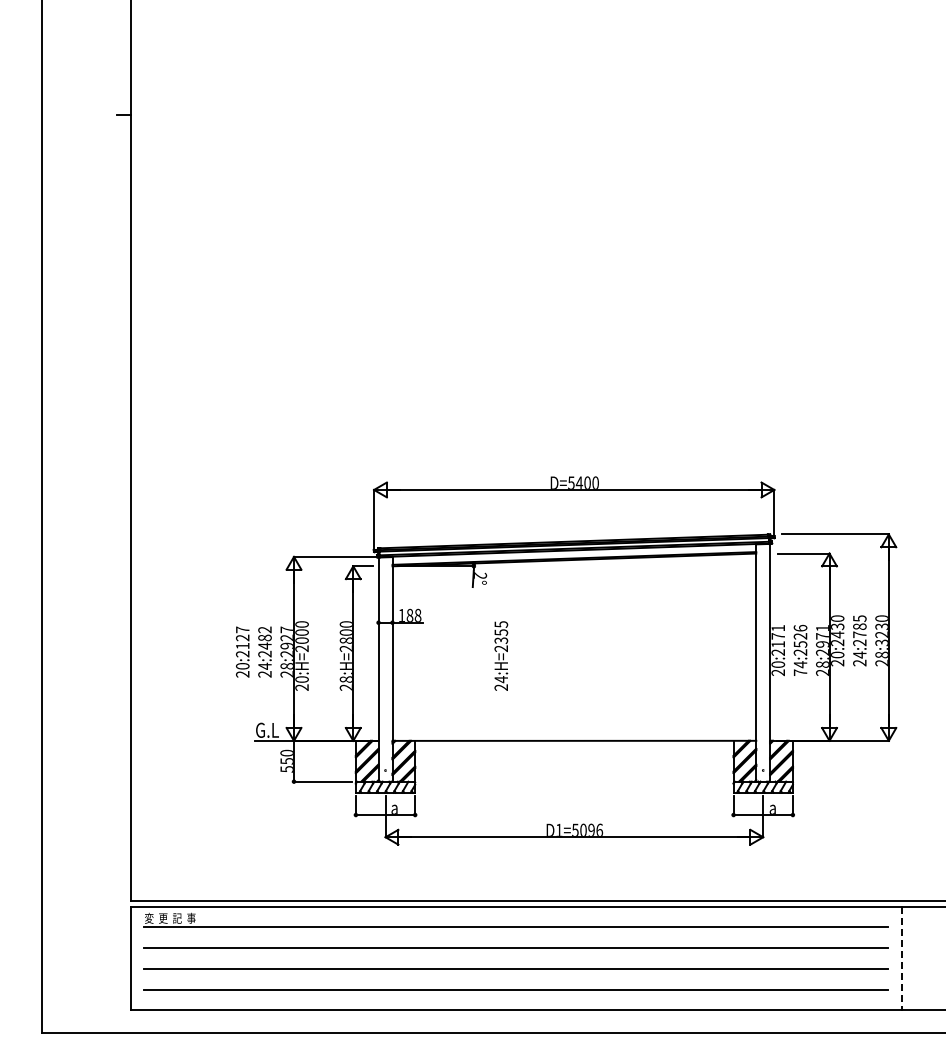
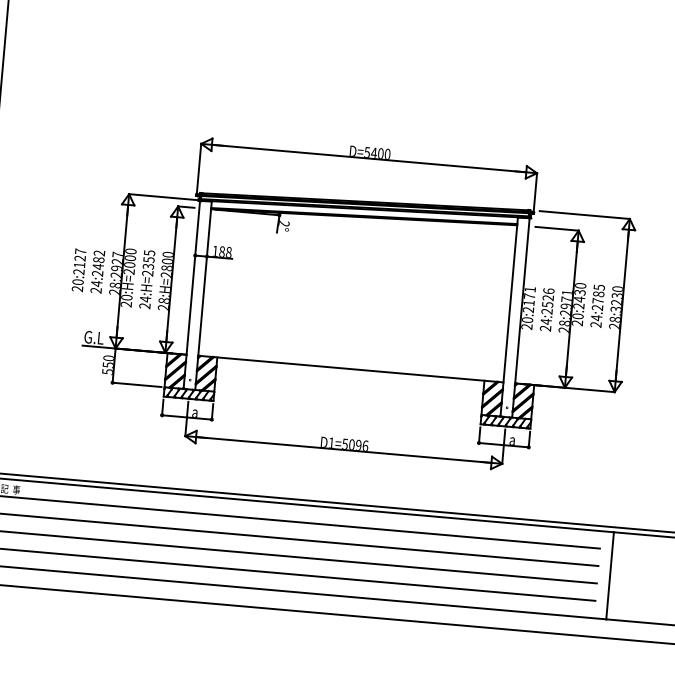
text: (501, 655) -> (147, 279), moved
text: (800, 672) -> (545, 328), 74:2526 -> 24:2526
line: (902, 958) -> (610, 575), dashed -> solid

